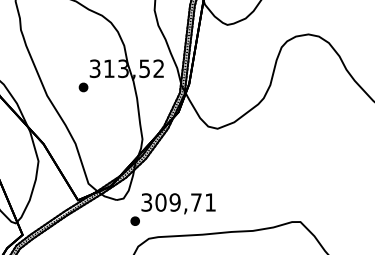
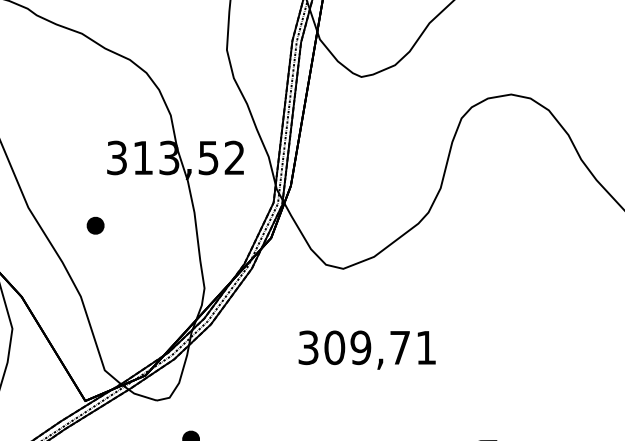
part: (83, 87) -> (95, 225), moved
text: (178, 203) -> (367, 349), moved

